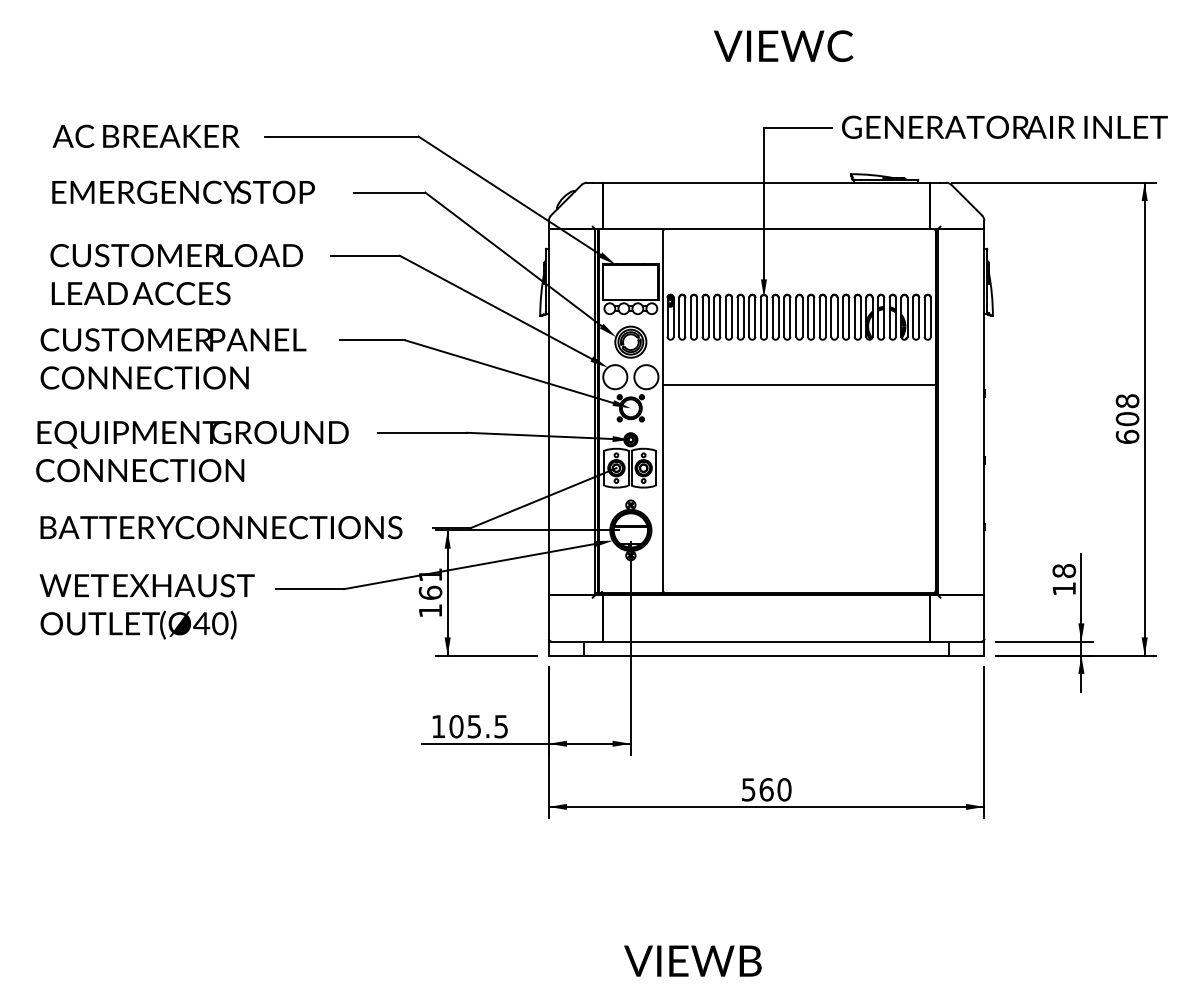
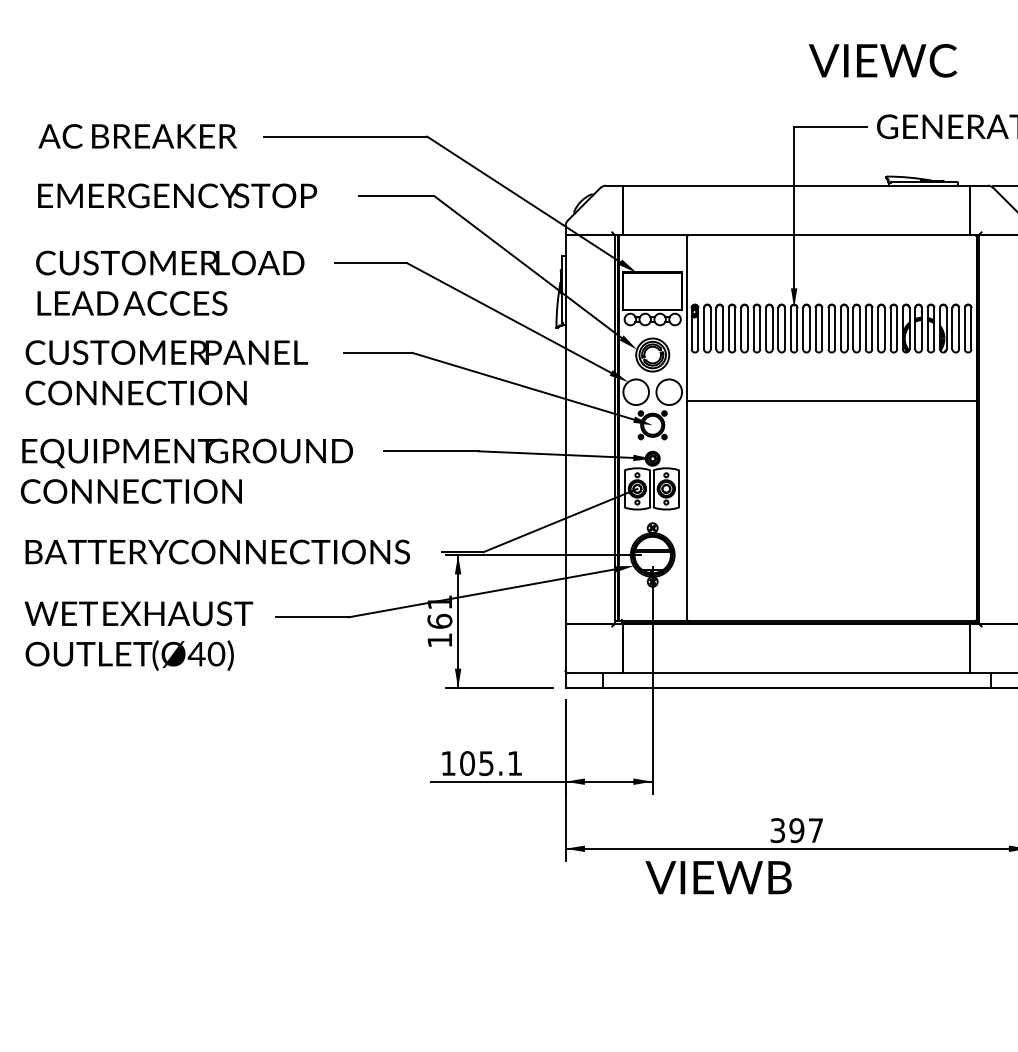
text: (783, 45) -> (882, 60), moved
text: (500, 726) -> (514, 763), 105.5 -> 105.1
text: (766, 789) -> (796, 830), 560 -> 397
text: (692, 960) -> (718, 877), moved

